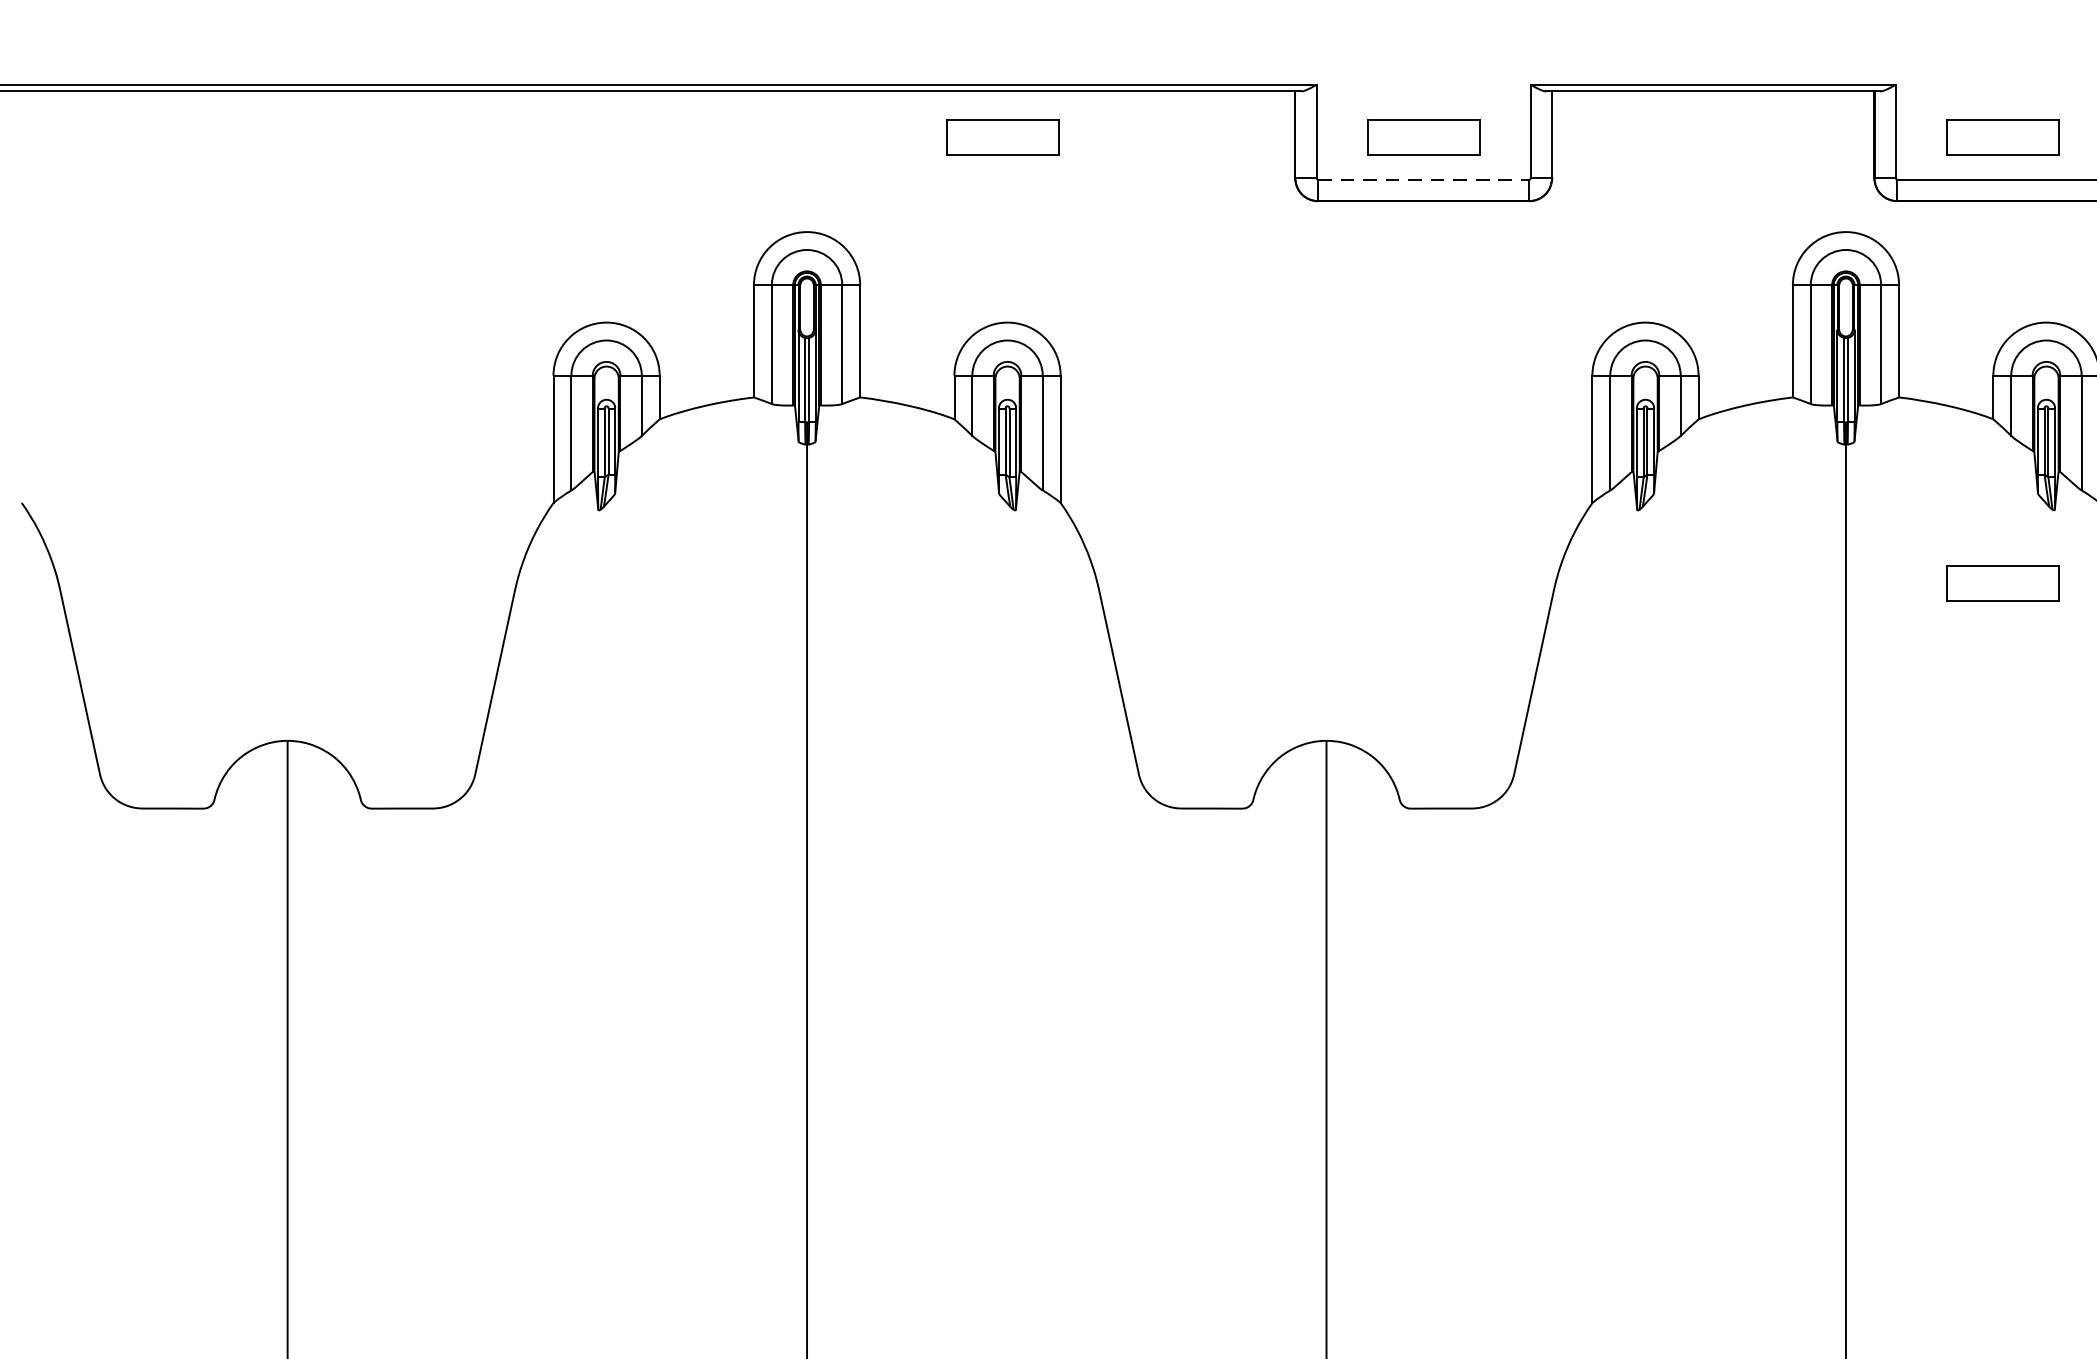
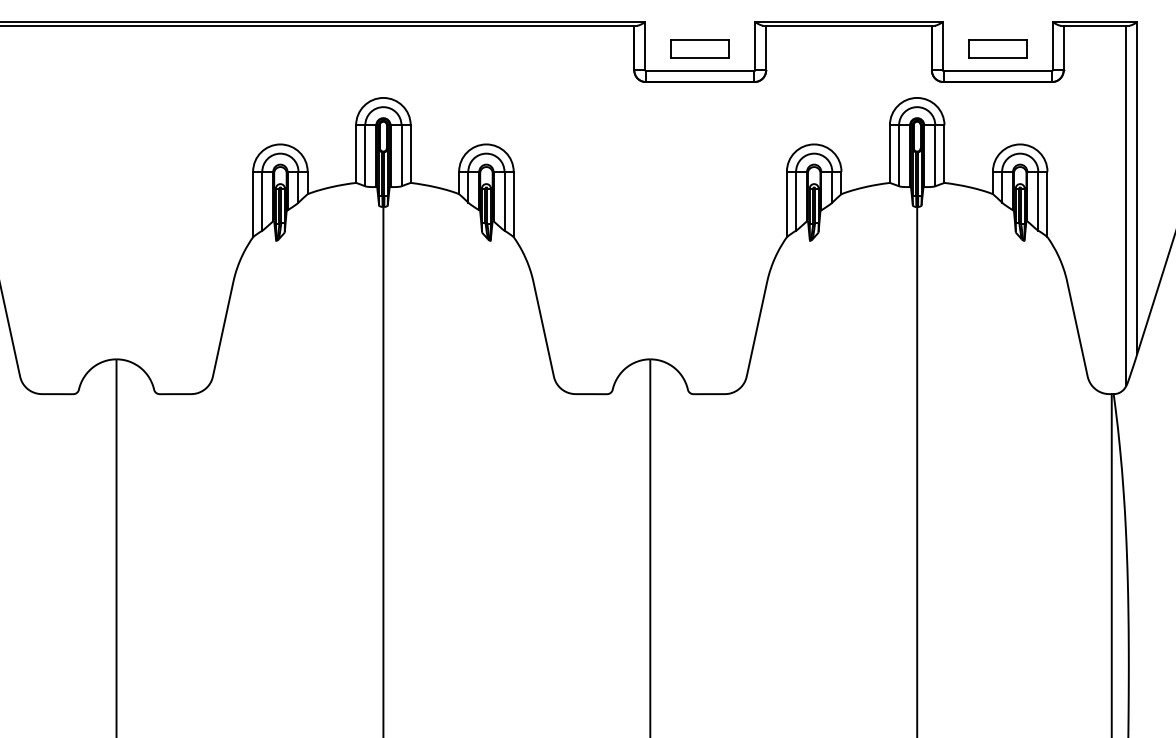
part: (1001, 135) -> (483, 48), removed
line: (1424, 180) -> (700, 71), dashed -> solid
part: (2002, 581) -> (997, 277), removed

